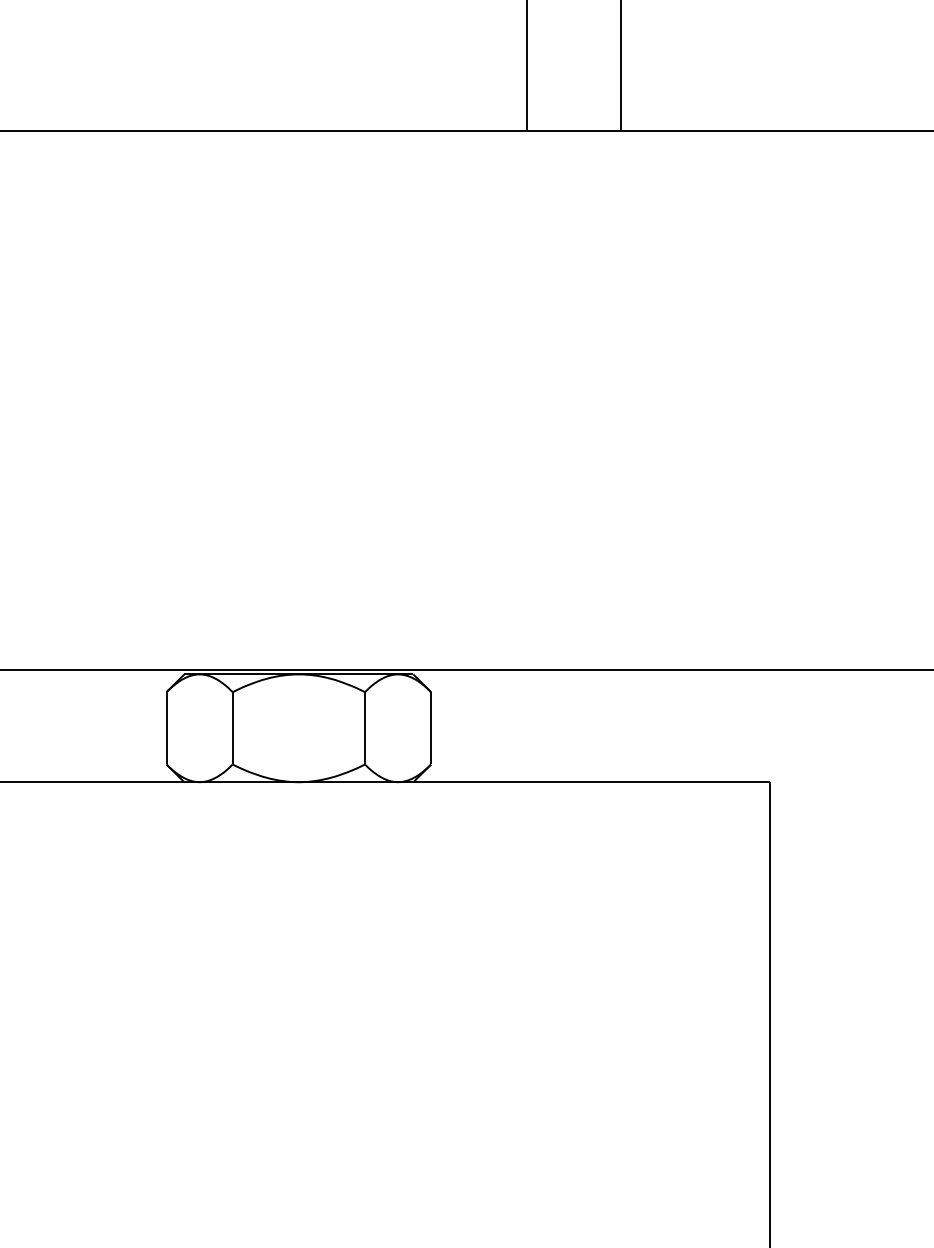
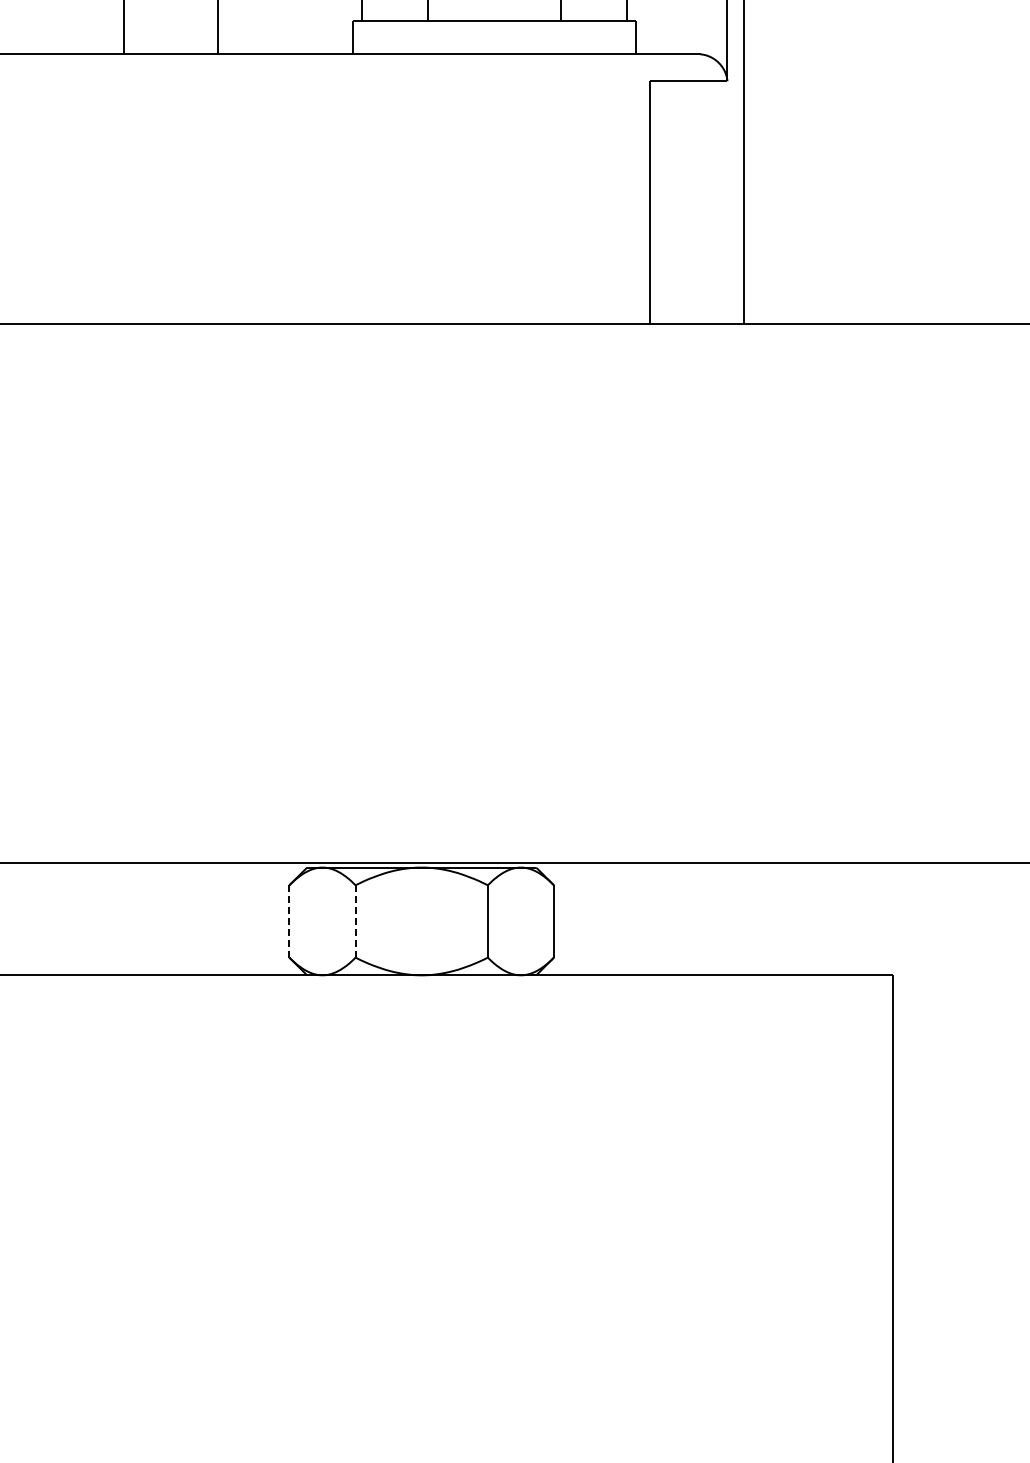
line: (232, 727) -> (355, 920), solid -> dashed
line: (166, 728) -> (289, 921), solid -> dashed

